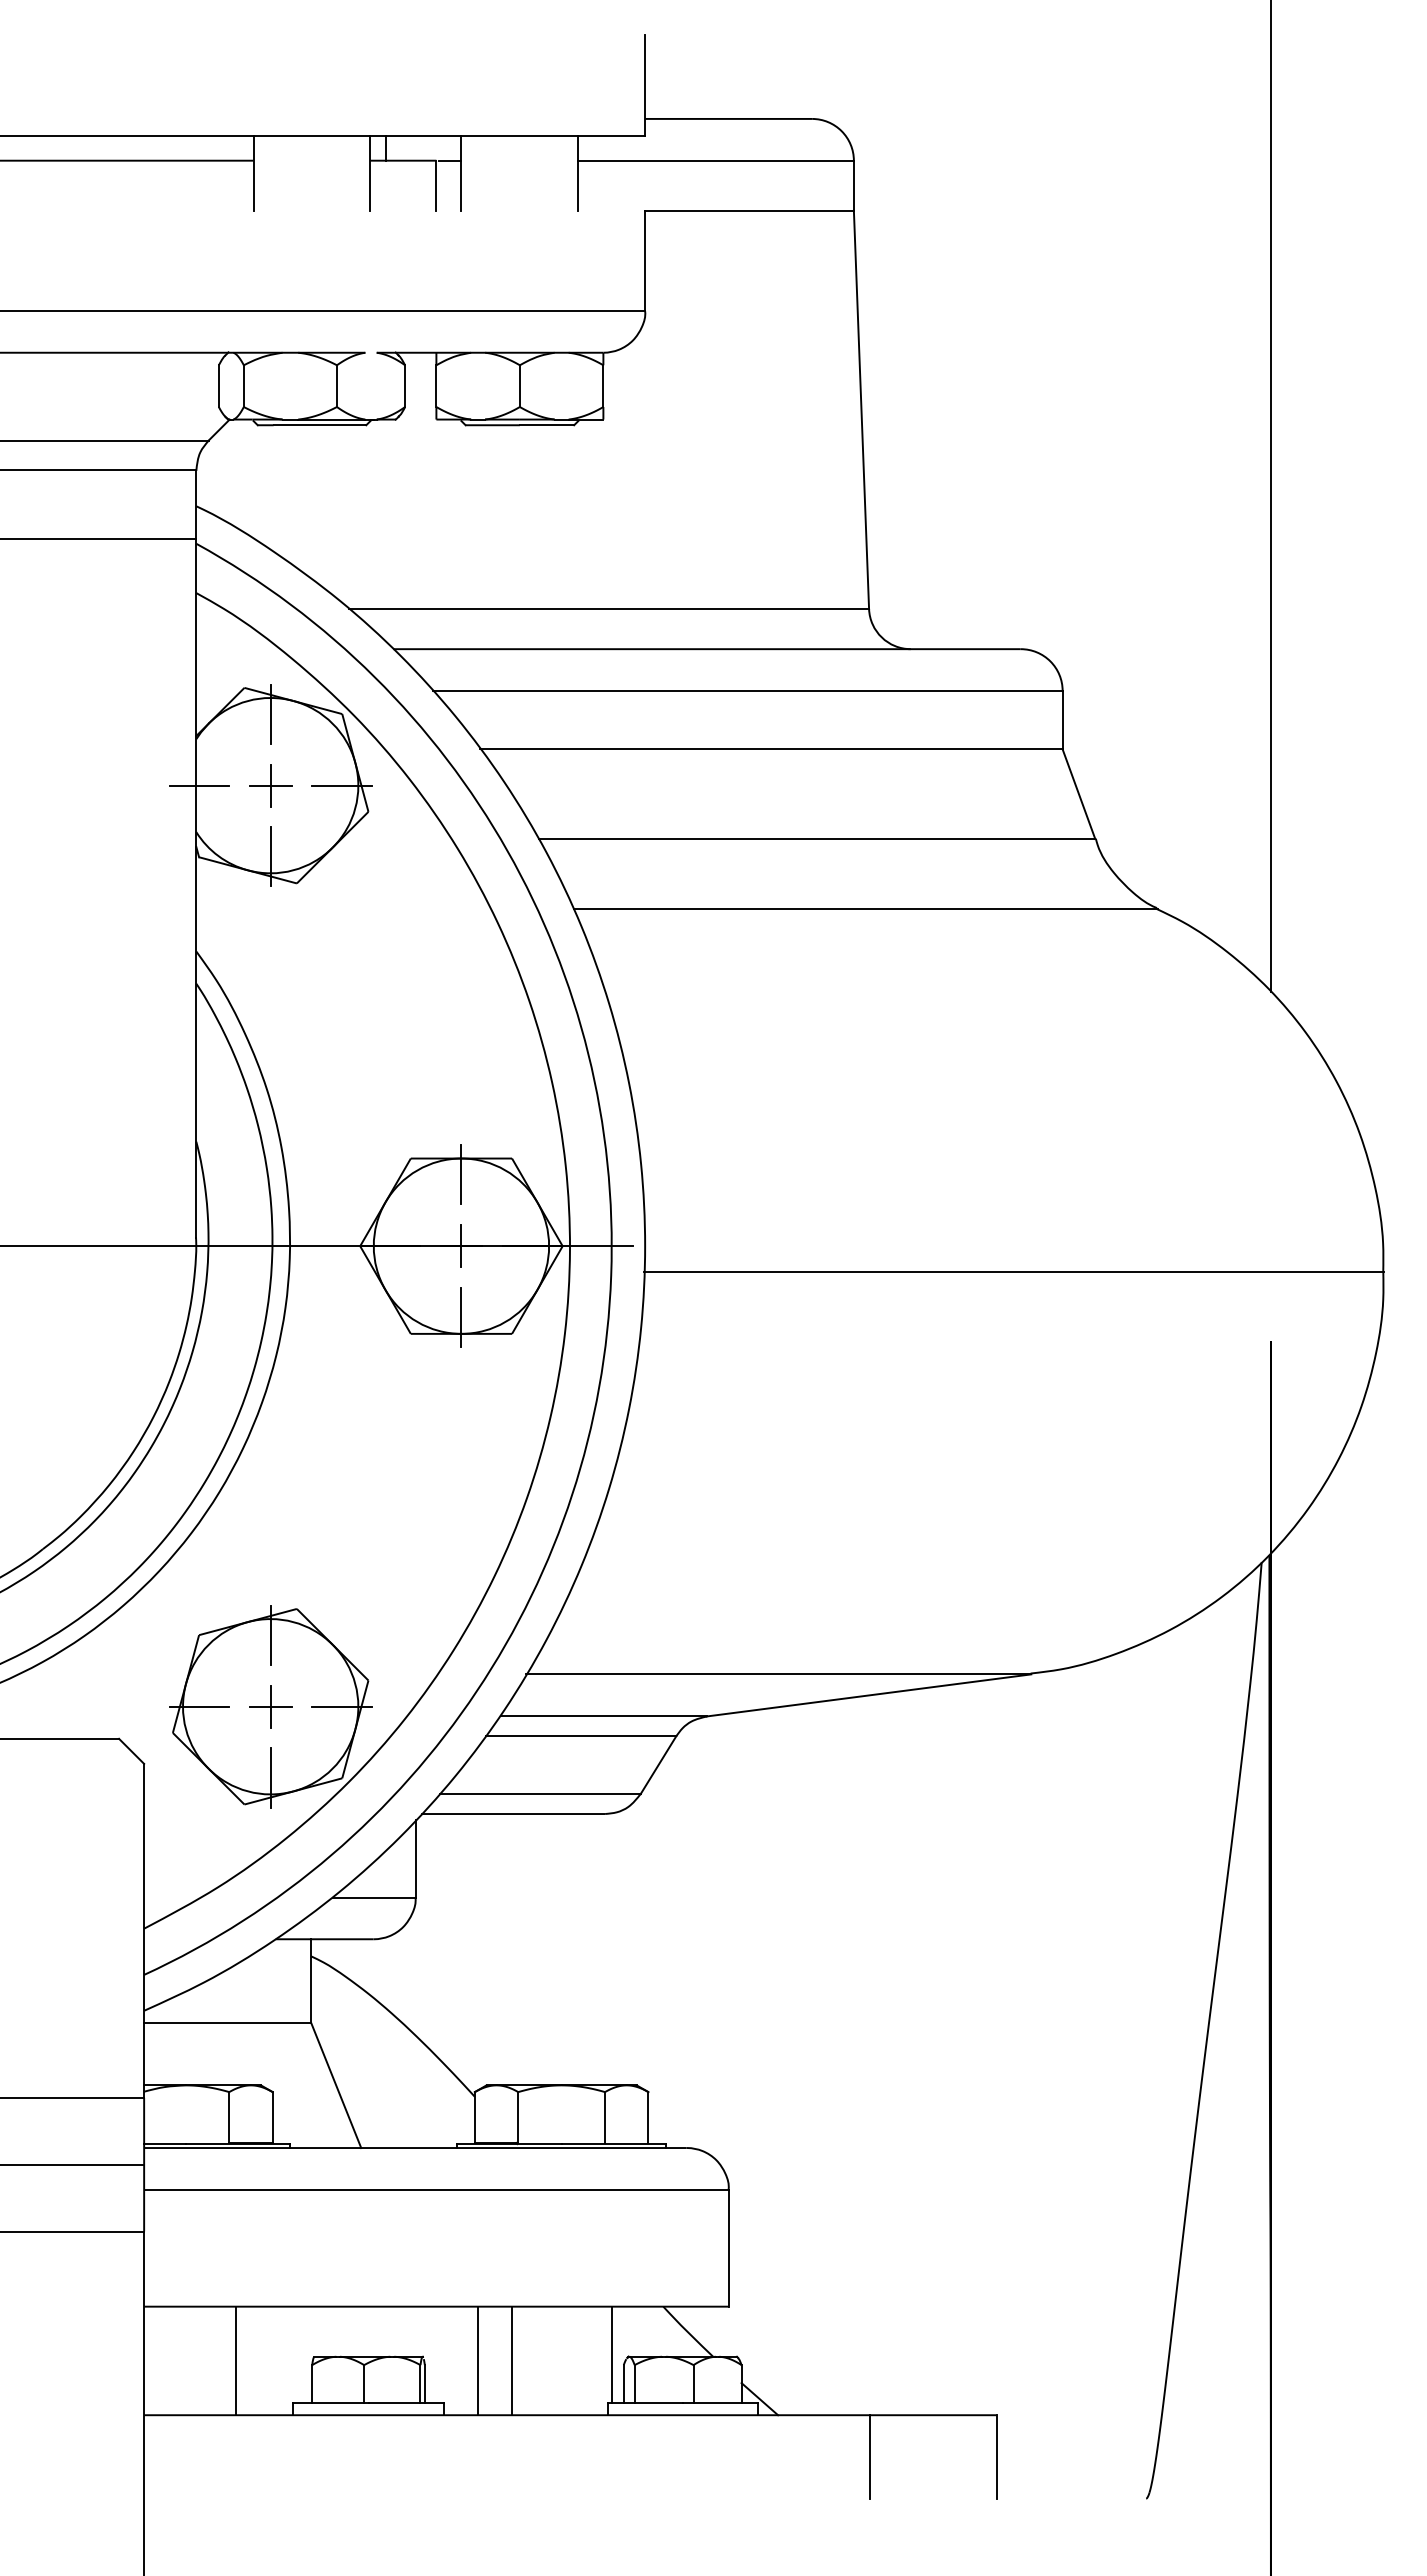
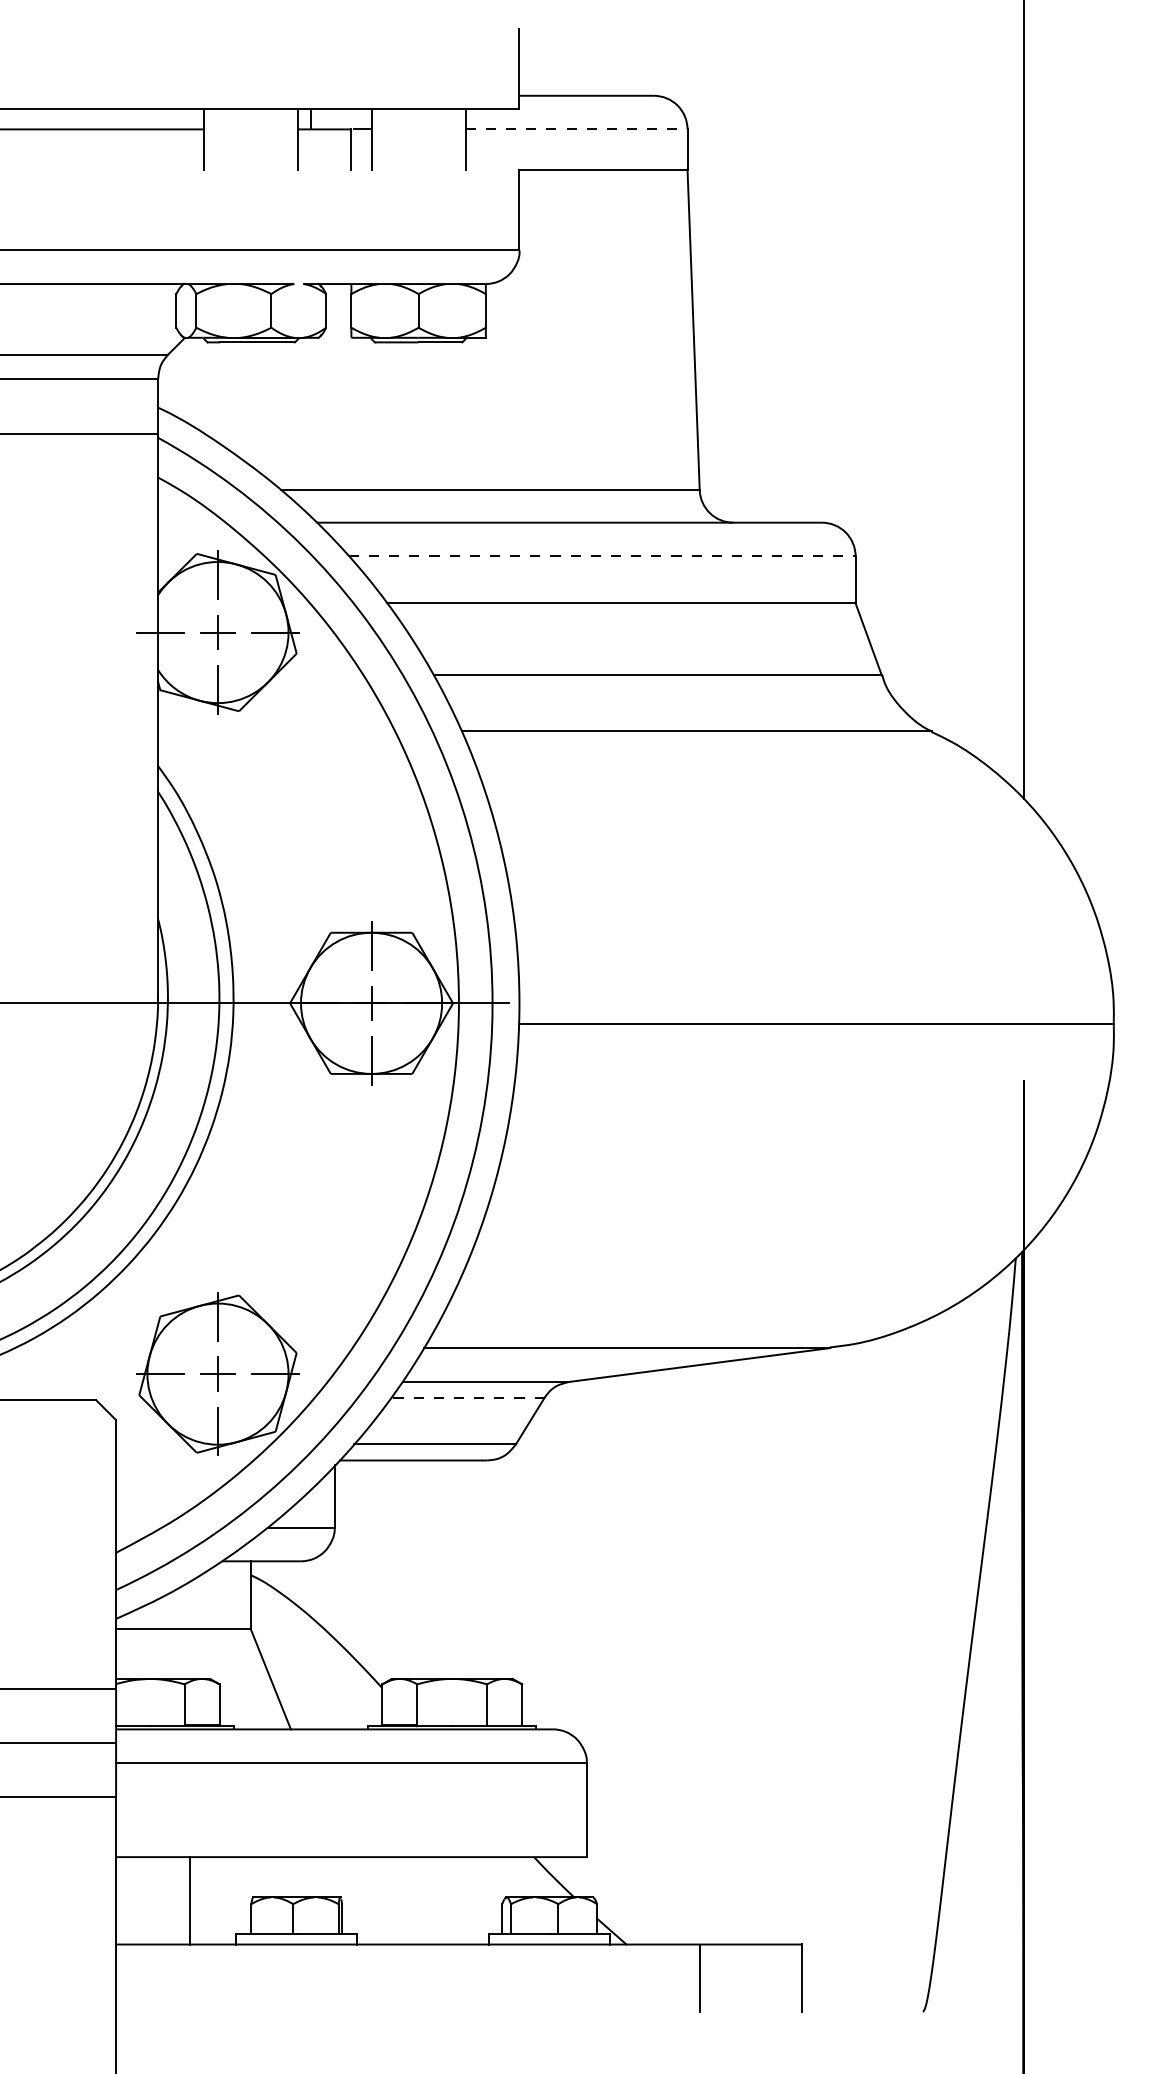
line: (716, 160) -> (576, 129), solid -> dashed
line: (747, 690) -> (601, 555), solid -> dashed
line: (580, 1736) -> (467, 1398), solid -> dashed
line: (611, 2354) -> (492, 1895), removed
line: (478, 2360) -> (385, 1900), removed
line: (511, 2360) -> (411, 1900), removed

